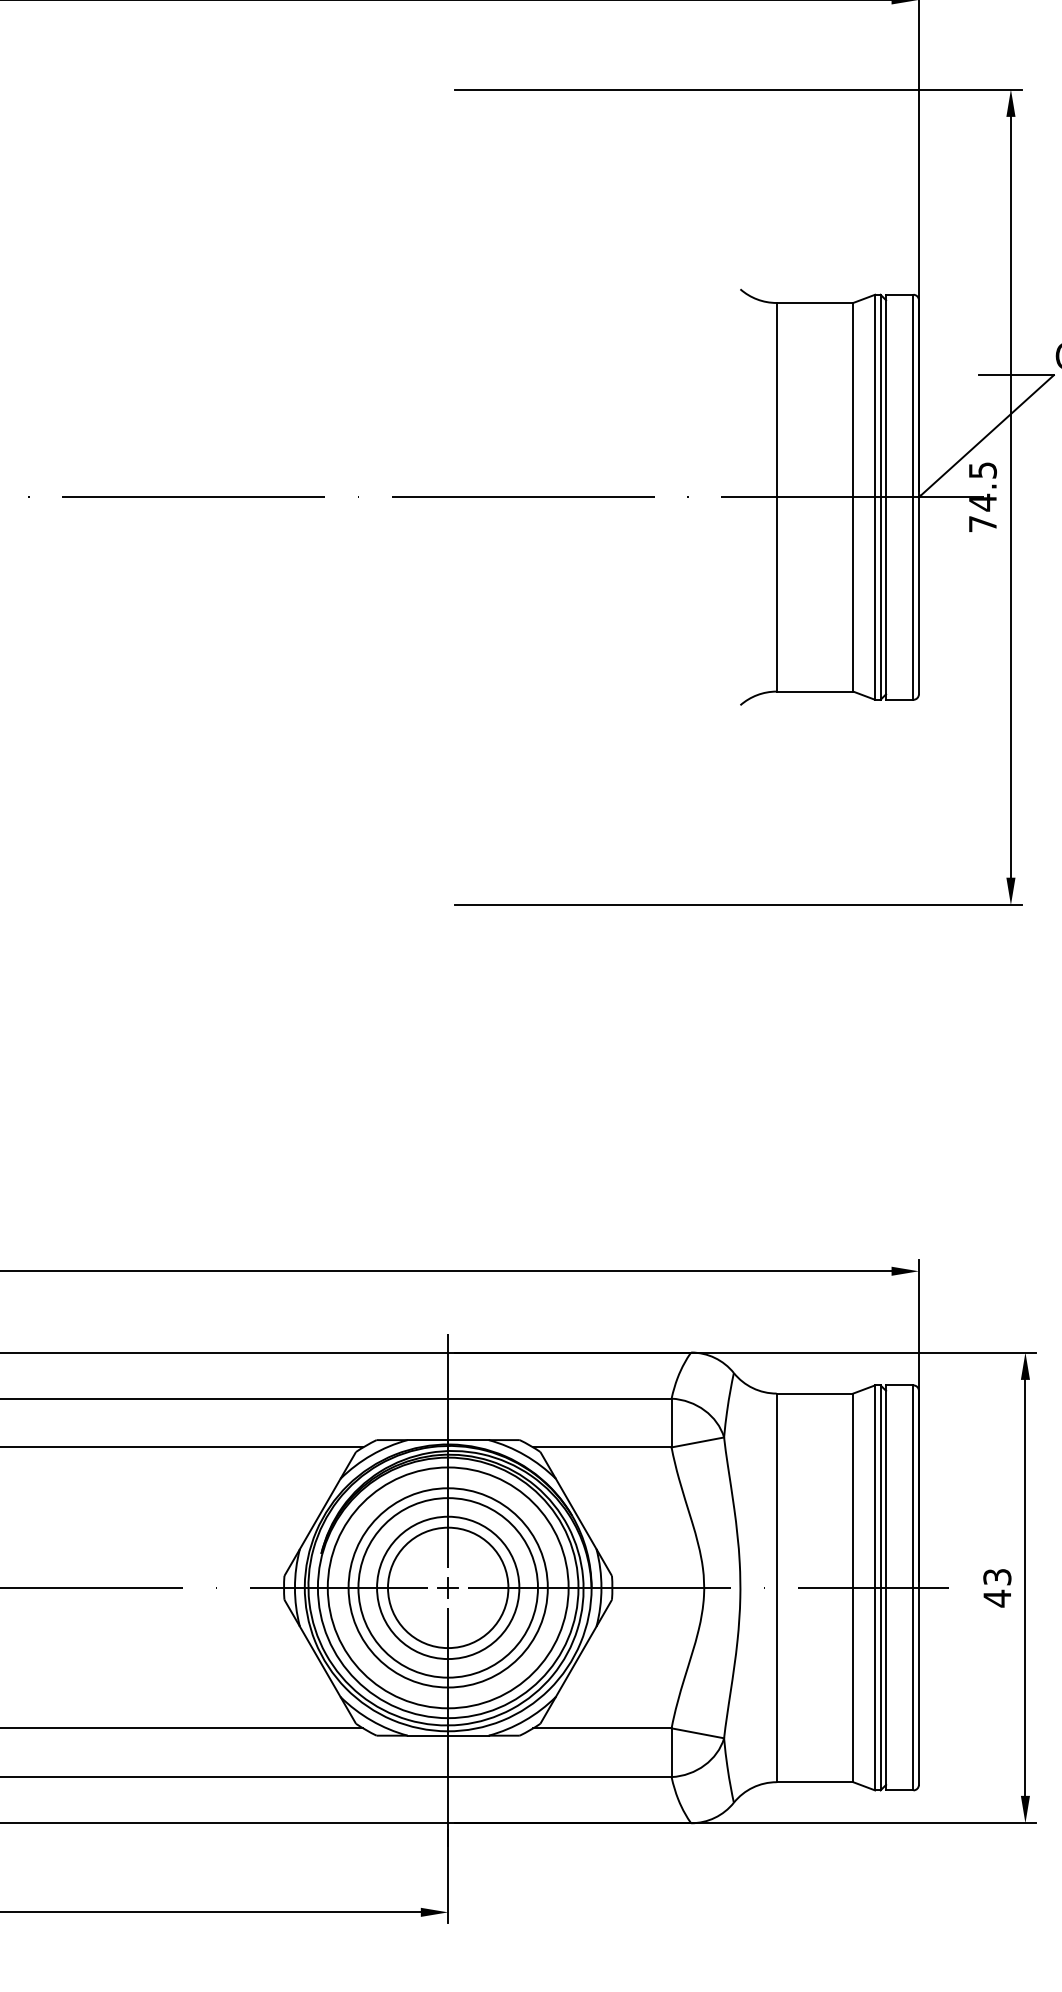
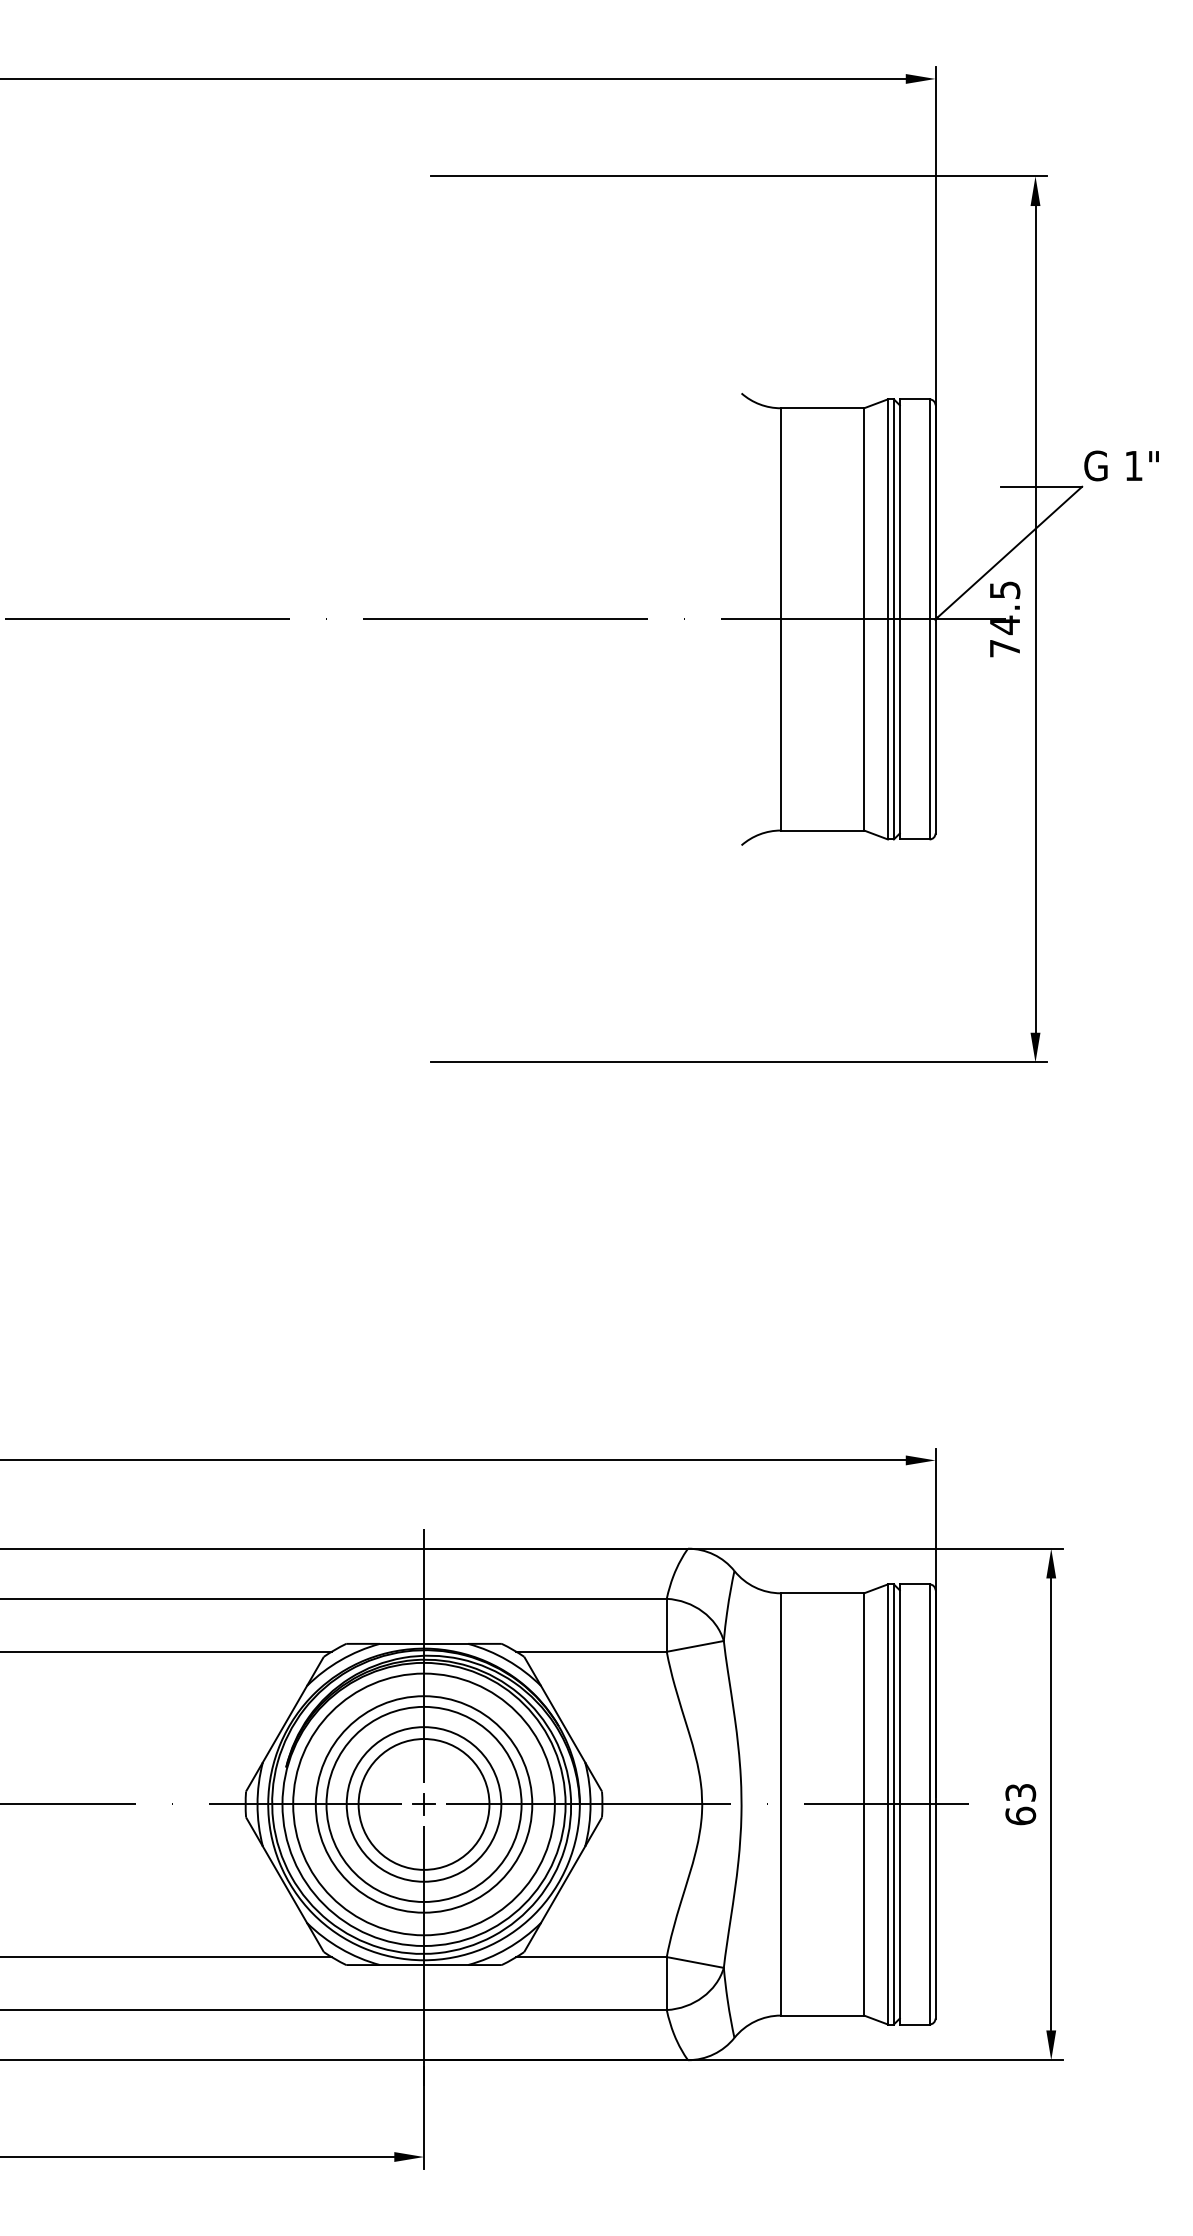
text: (997, 1598) -> (1020, 1815), 43 -> 63

